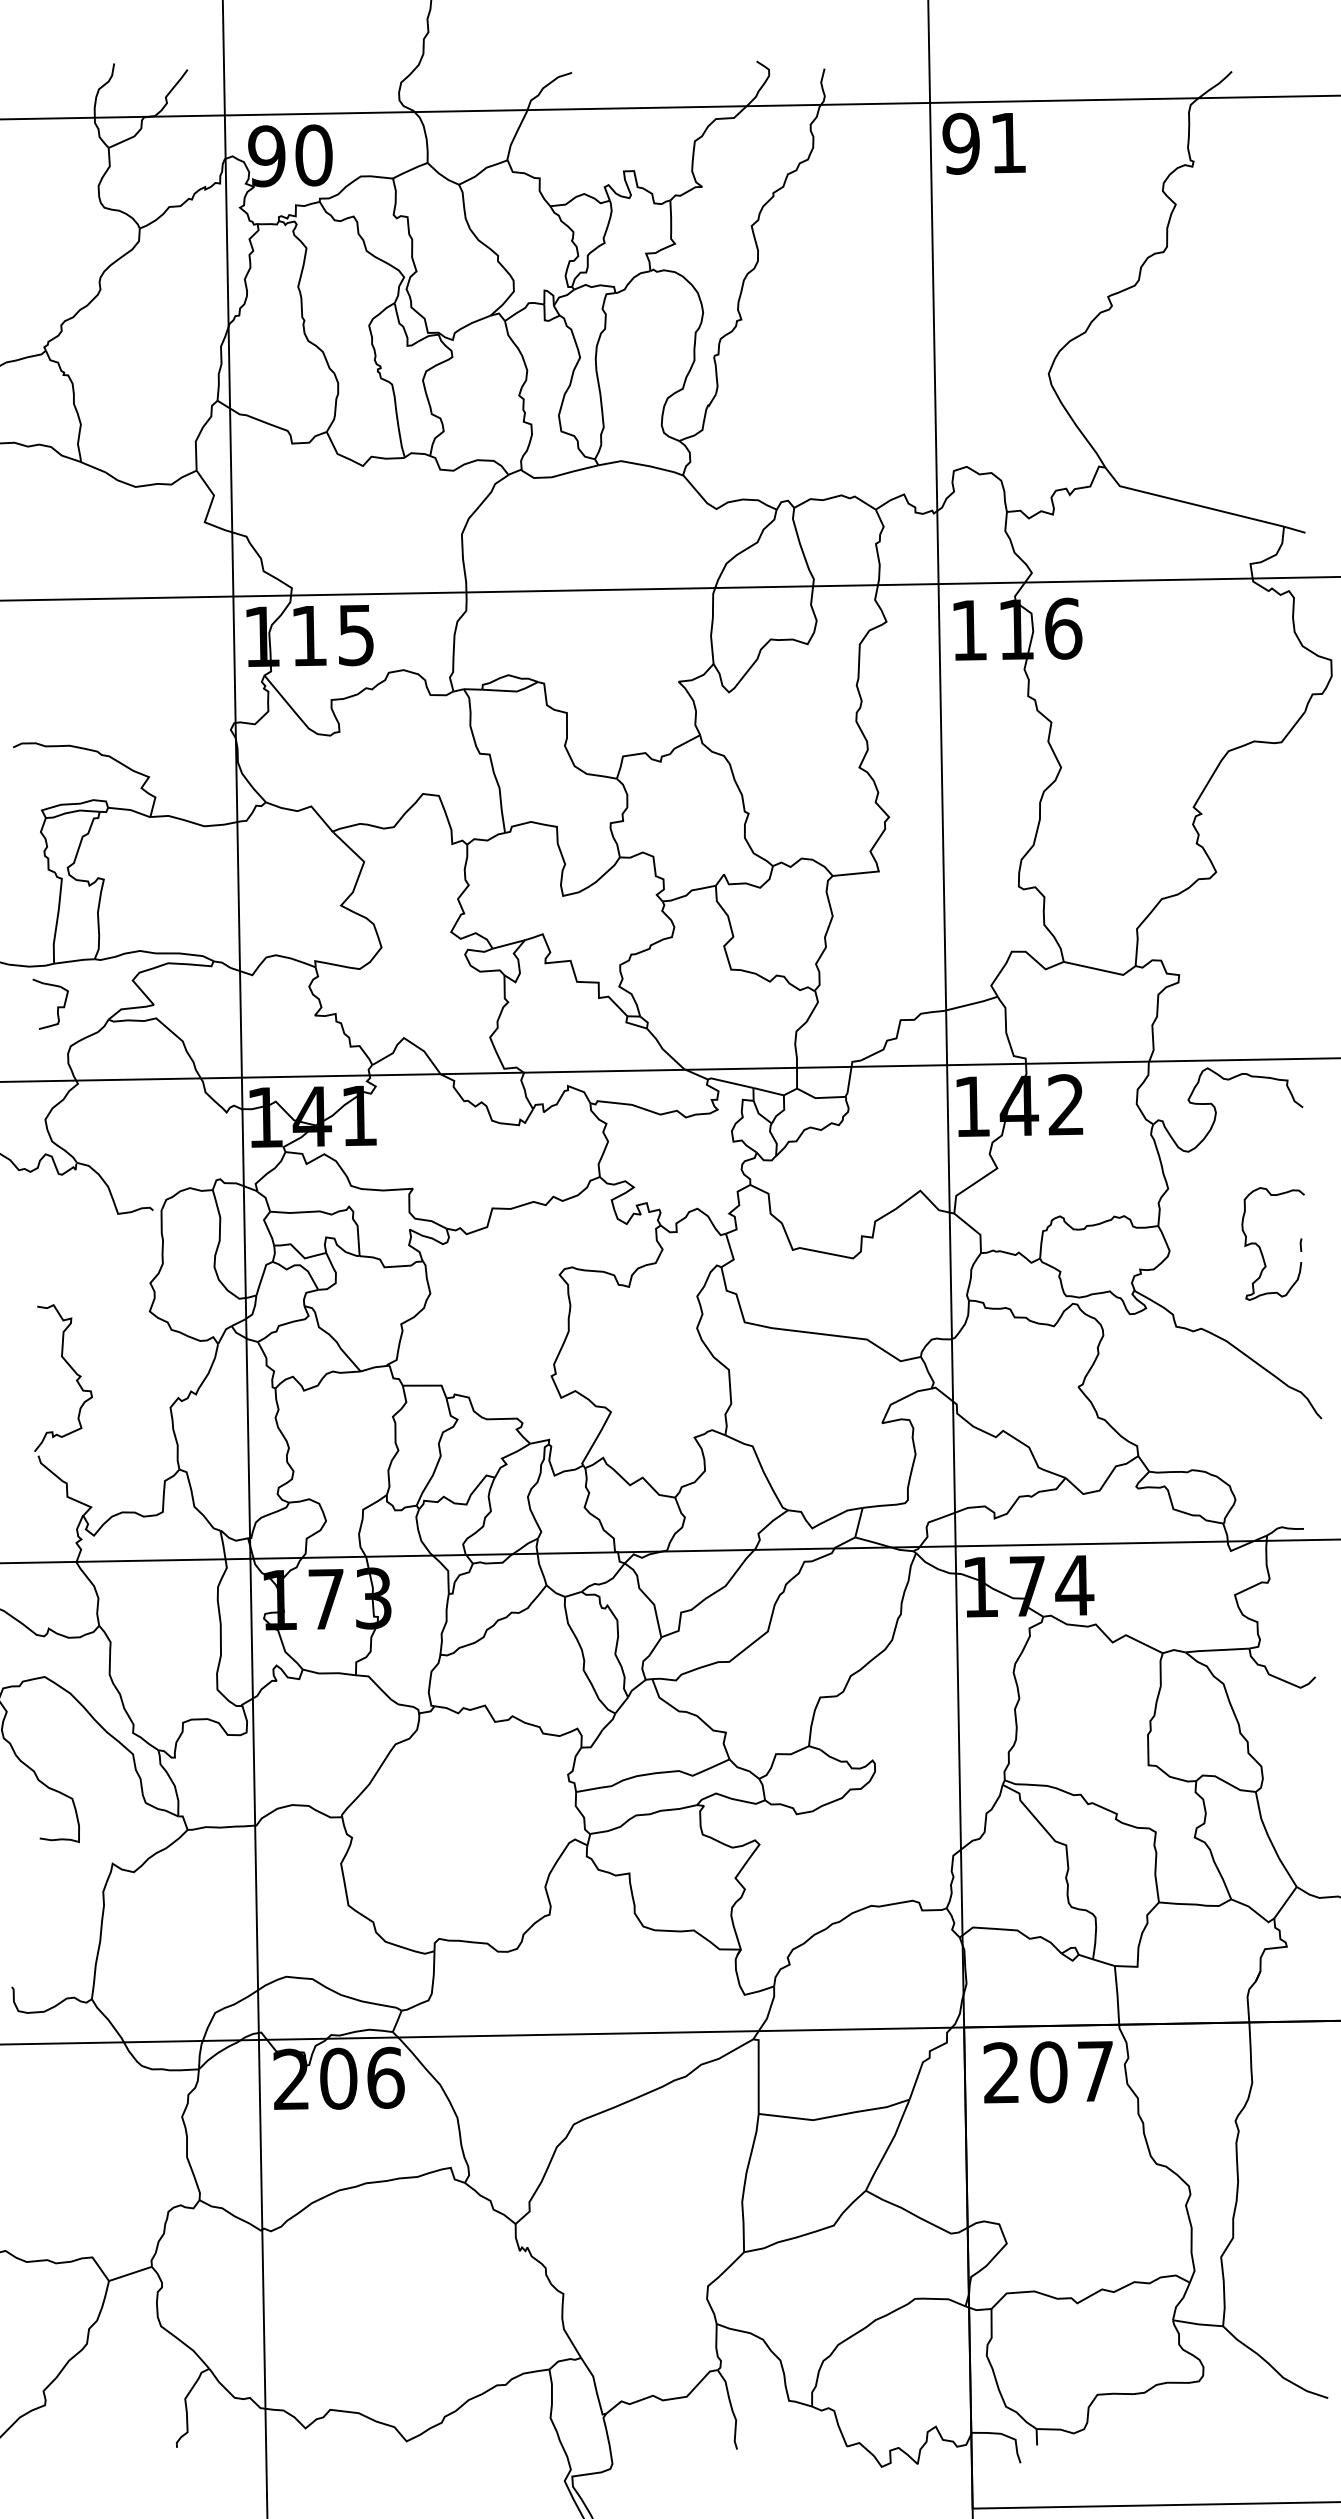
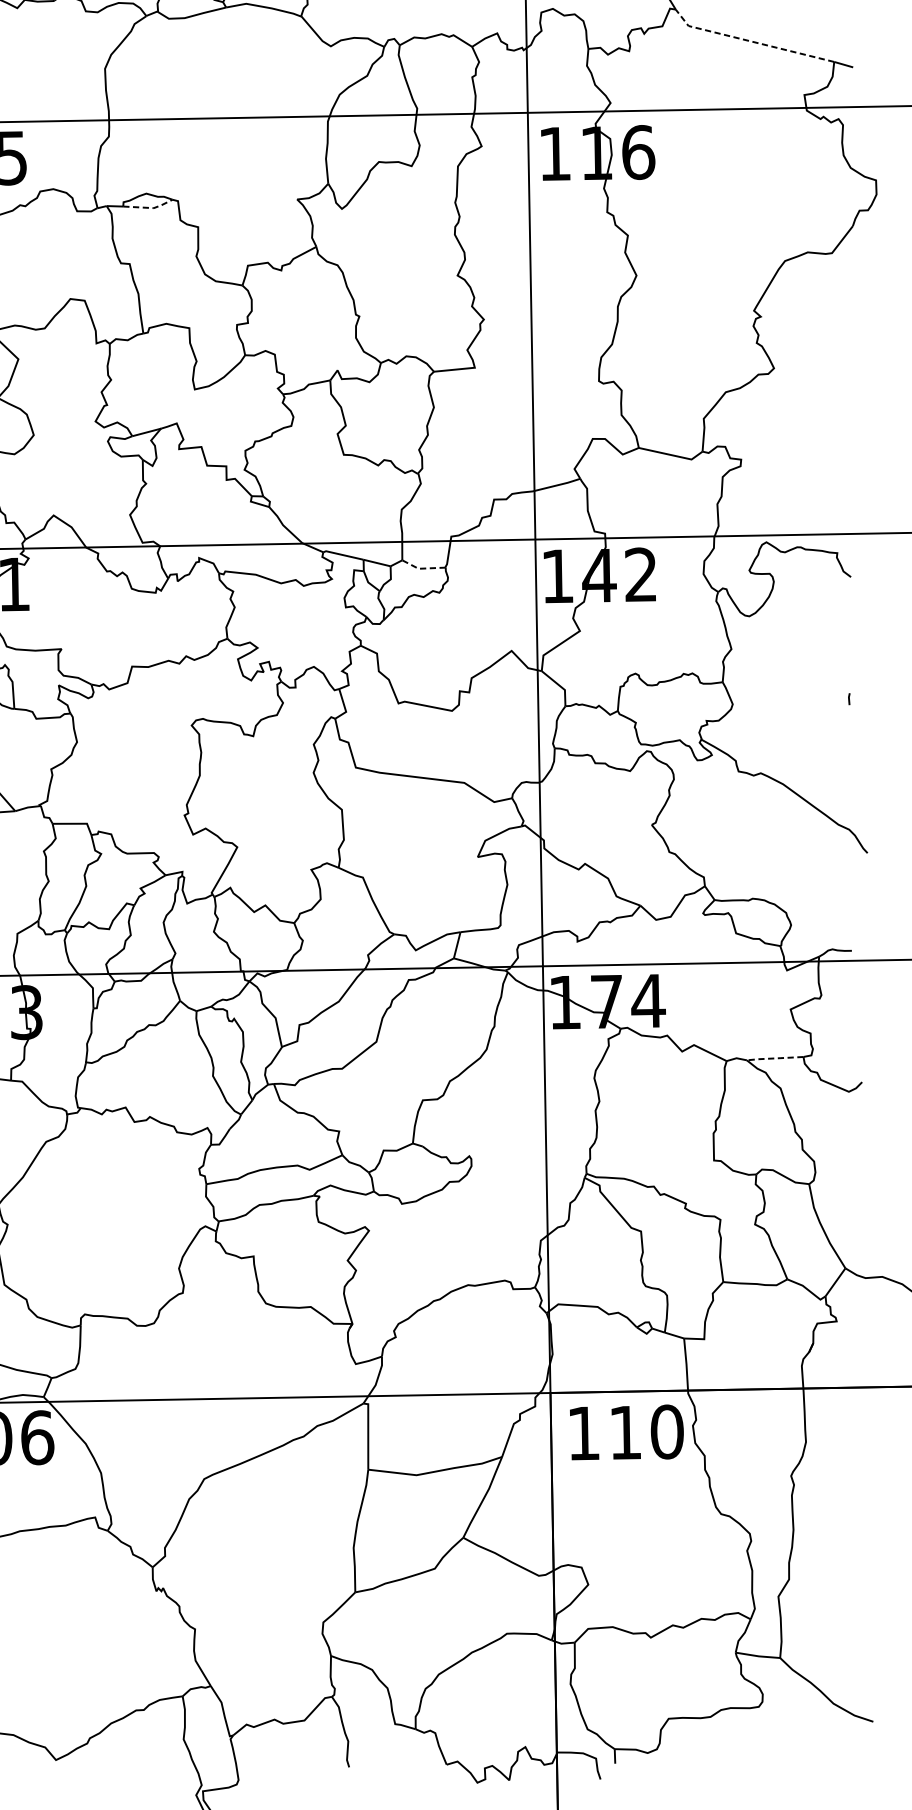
line: (1189, 503) -> (750, 41), solid -> dashed
line: (512, 691) -> (149, 208), solid -> dashed
line: (819, 1097) -> (422, 568), solid -> dashed
curve: (1260, 1246) -> (813, 700), removed
line: (1217, 1650) -> (775, 1058), solid -> dashed
text: (1048, 2071) -> (625, 1432), 207 -> 110

